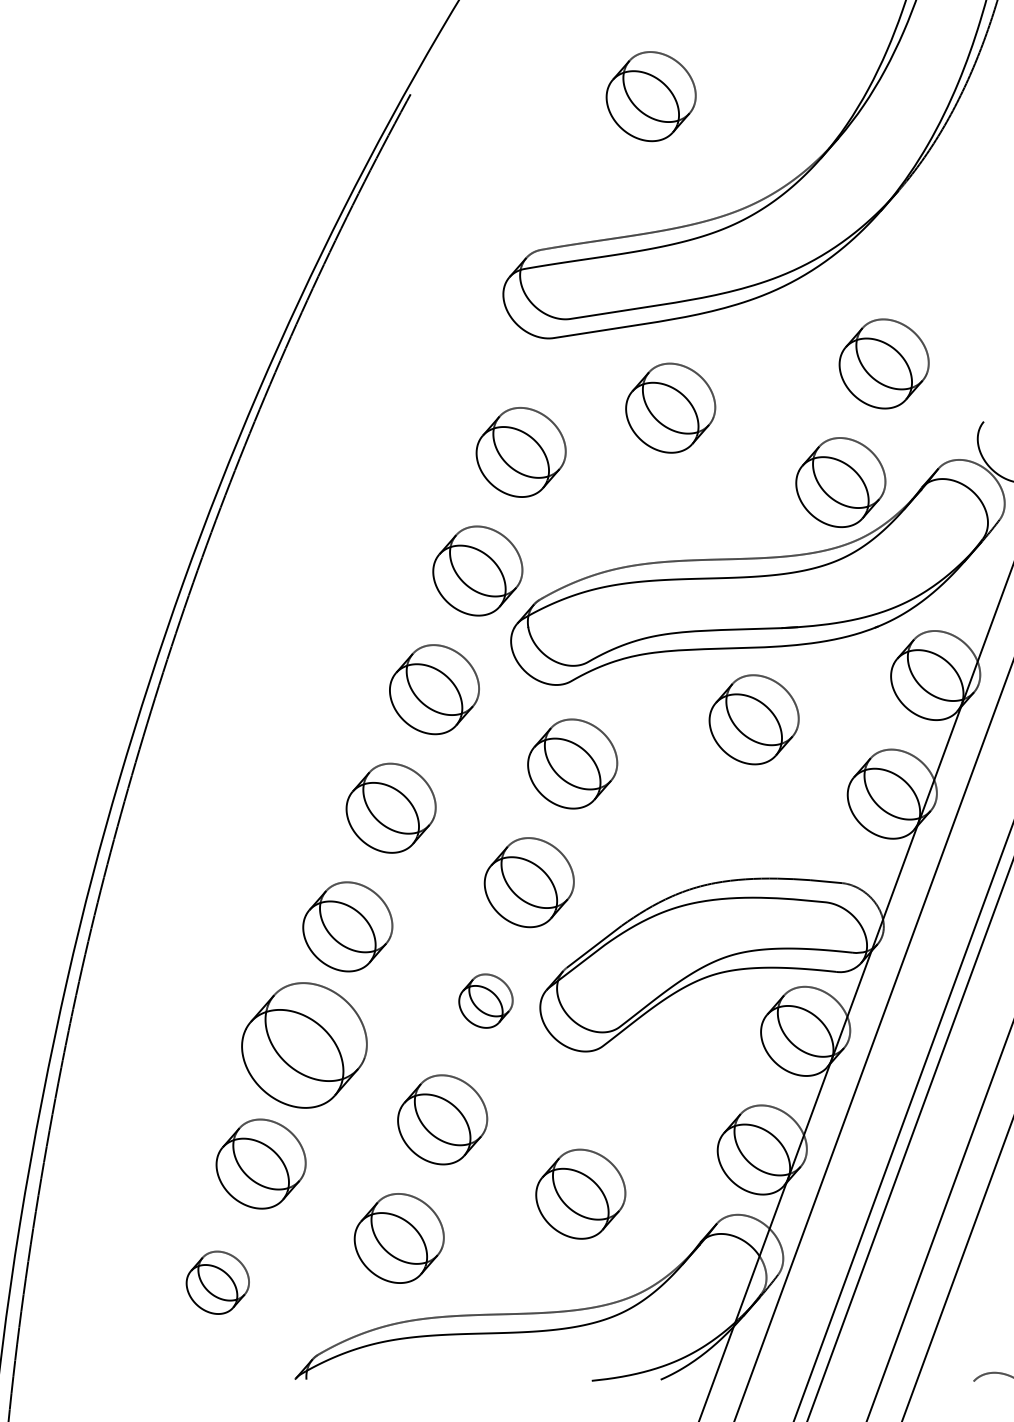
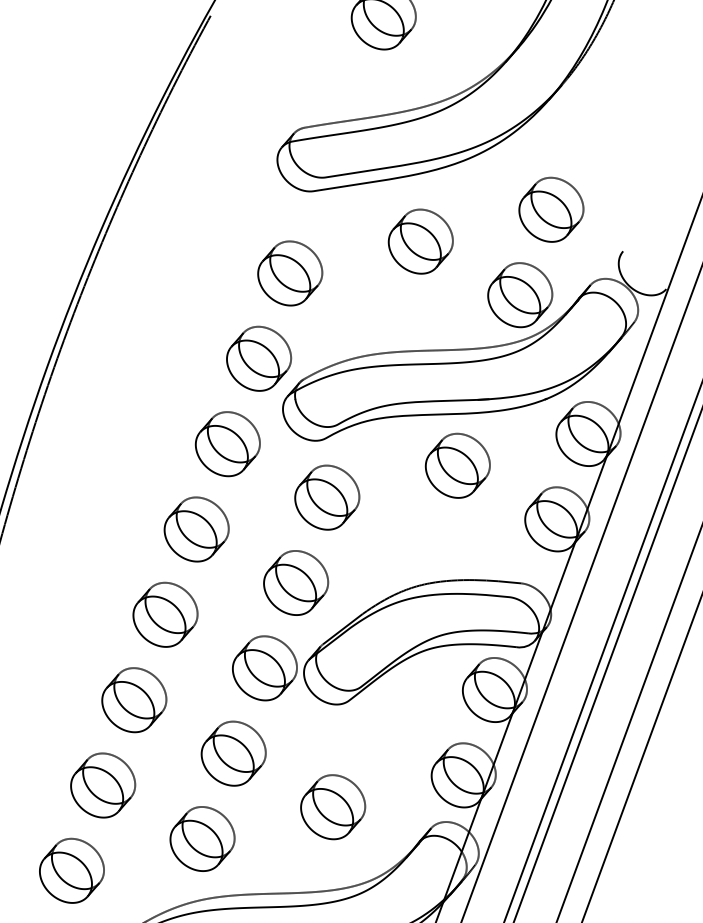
part: (670, 407) -> (420, 241), moved
part: (485, 1000) -> (264, 667), size x1.67
part: (304, 1045) -> (134, 700), size x0.71
part: (217, 1282) -> (71, 870), size x1.43

